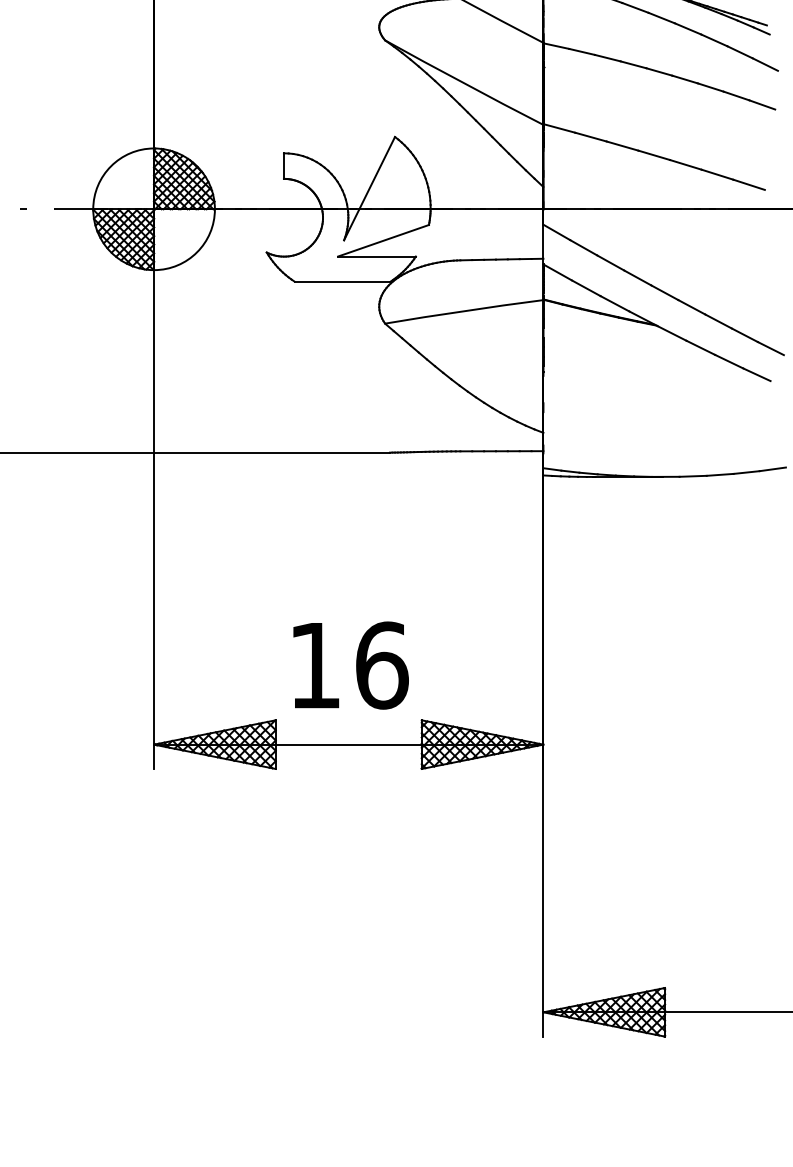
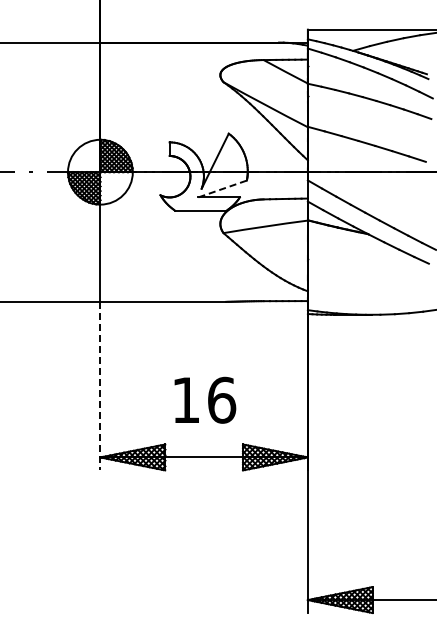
line: (383, 239) -> (222, 188), solid -> dashed
line: (154, 611) -> (100, 386), solid -> dashed
text: (351, 664) -> (205, 399), moved

